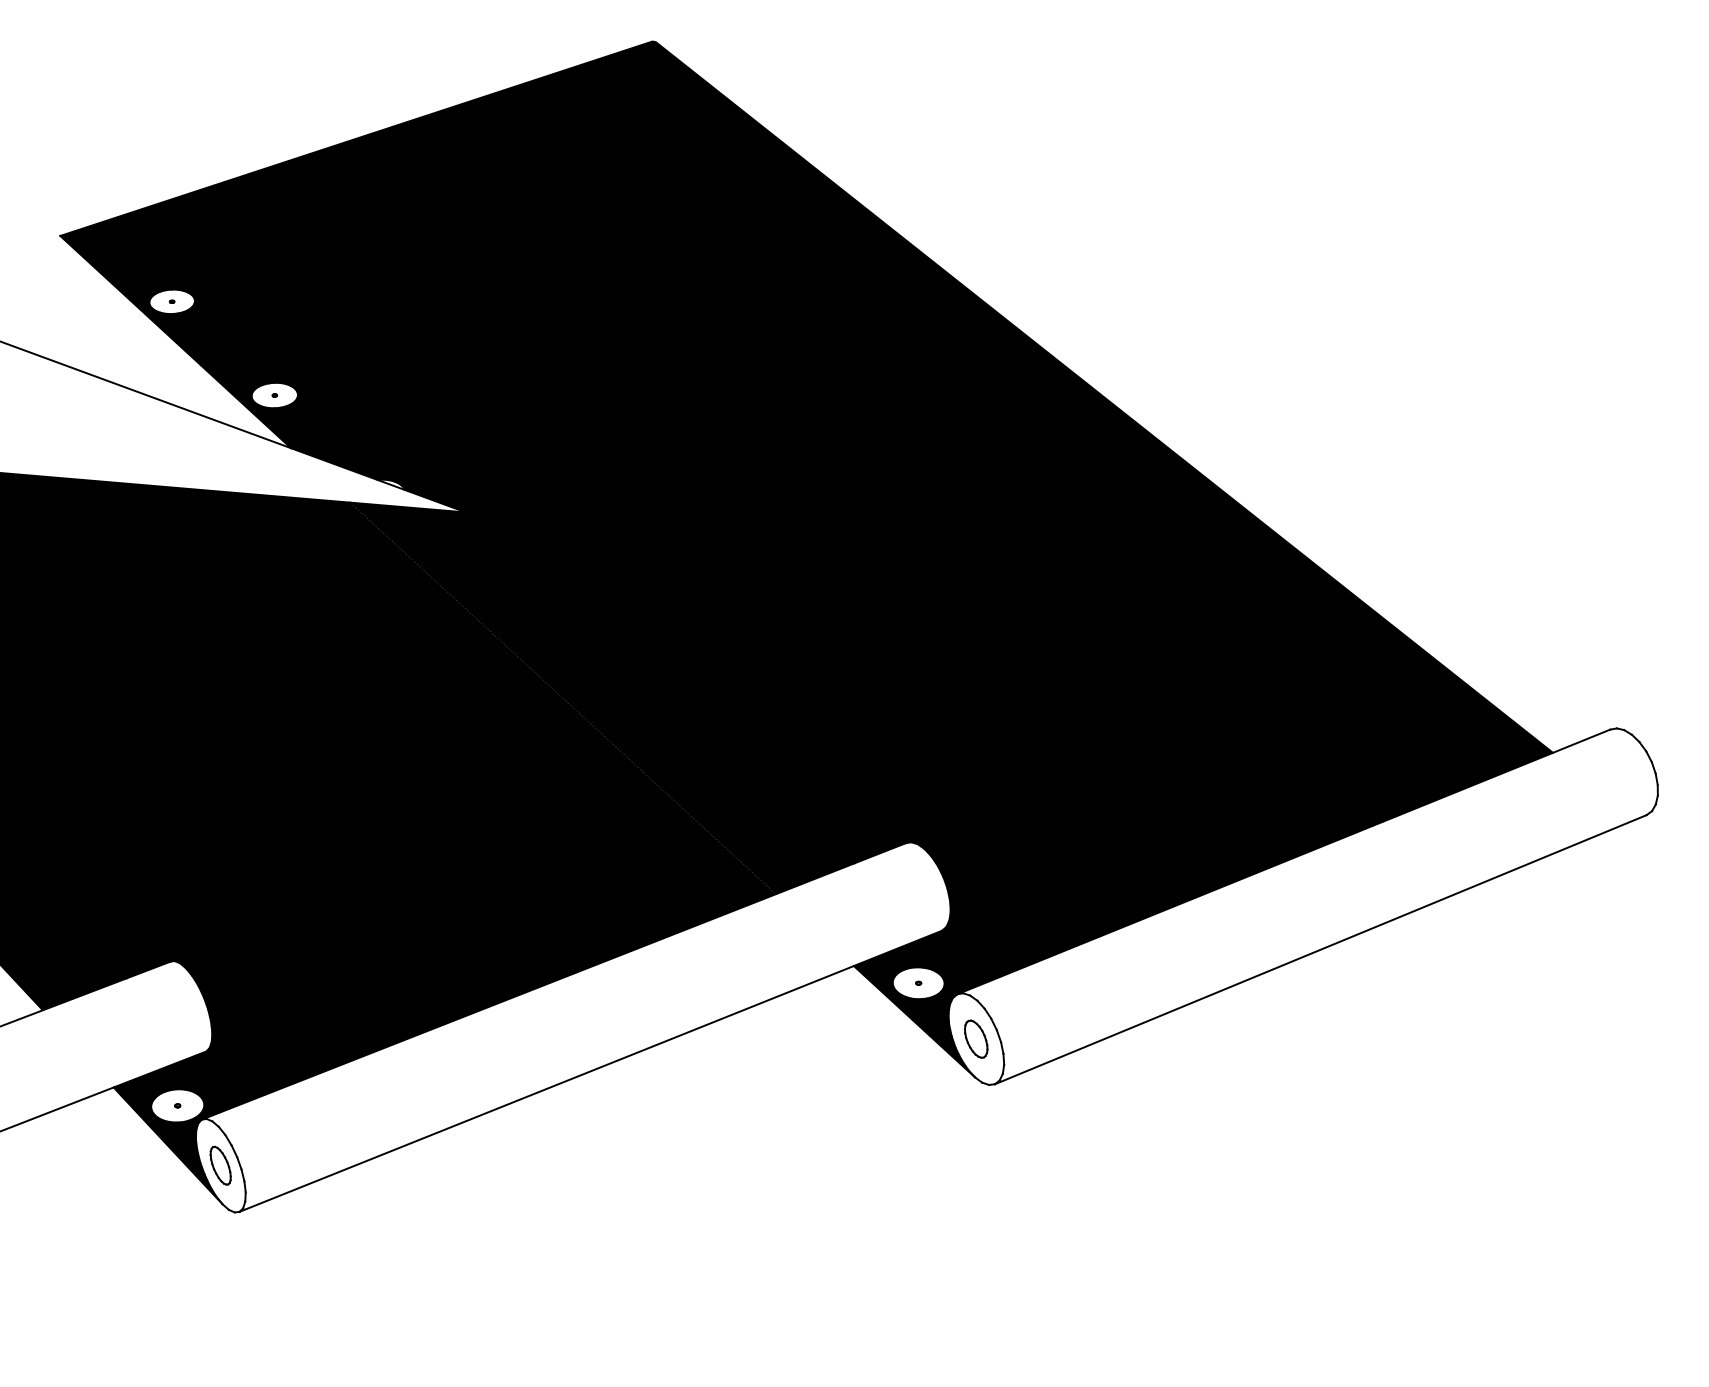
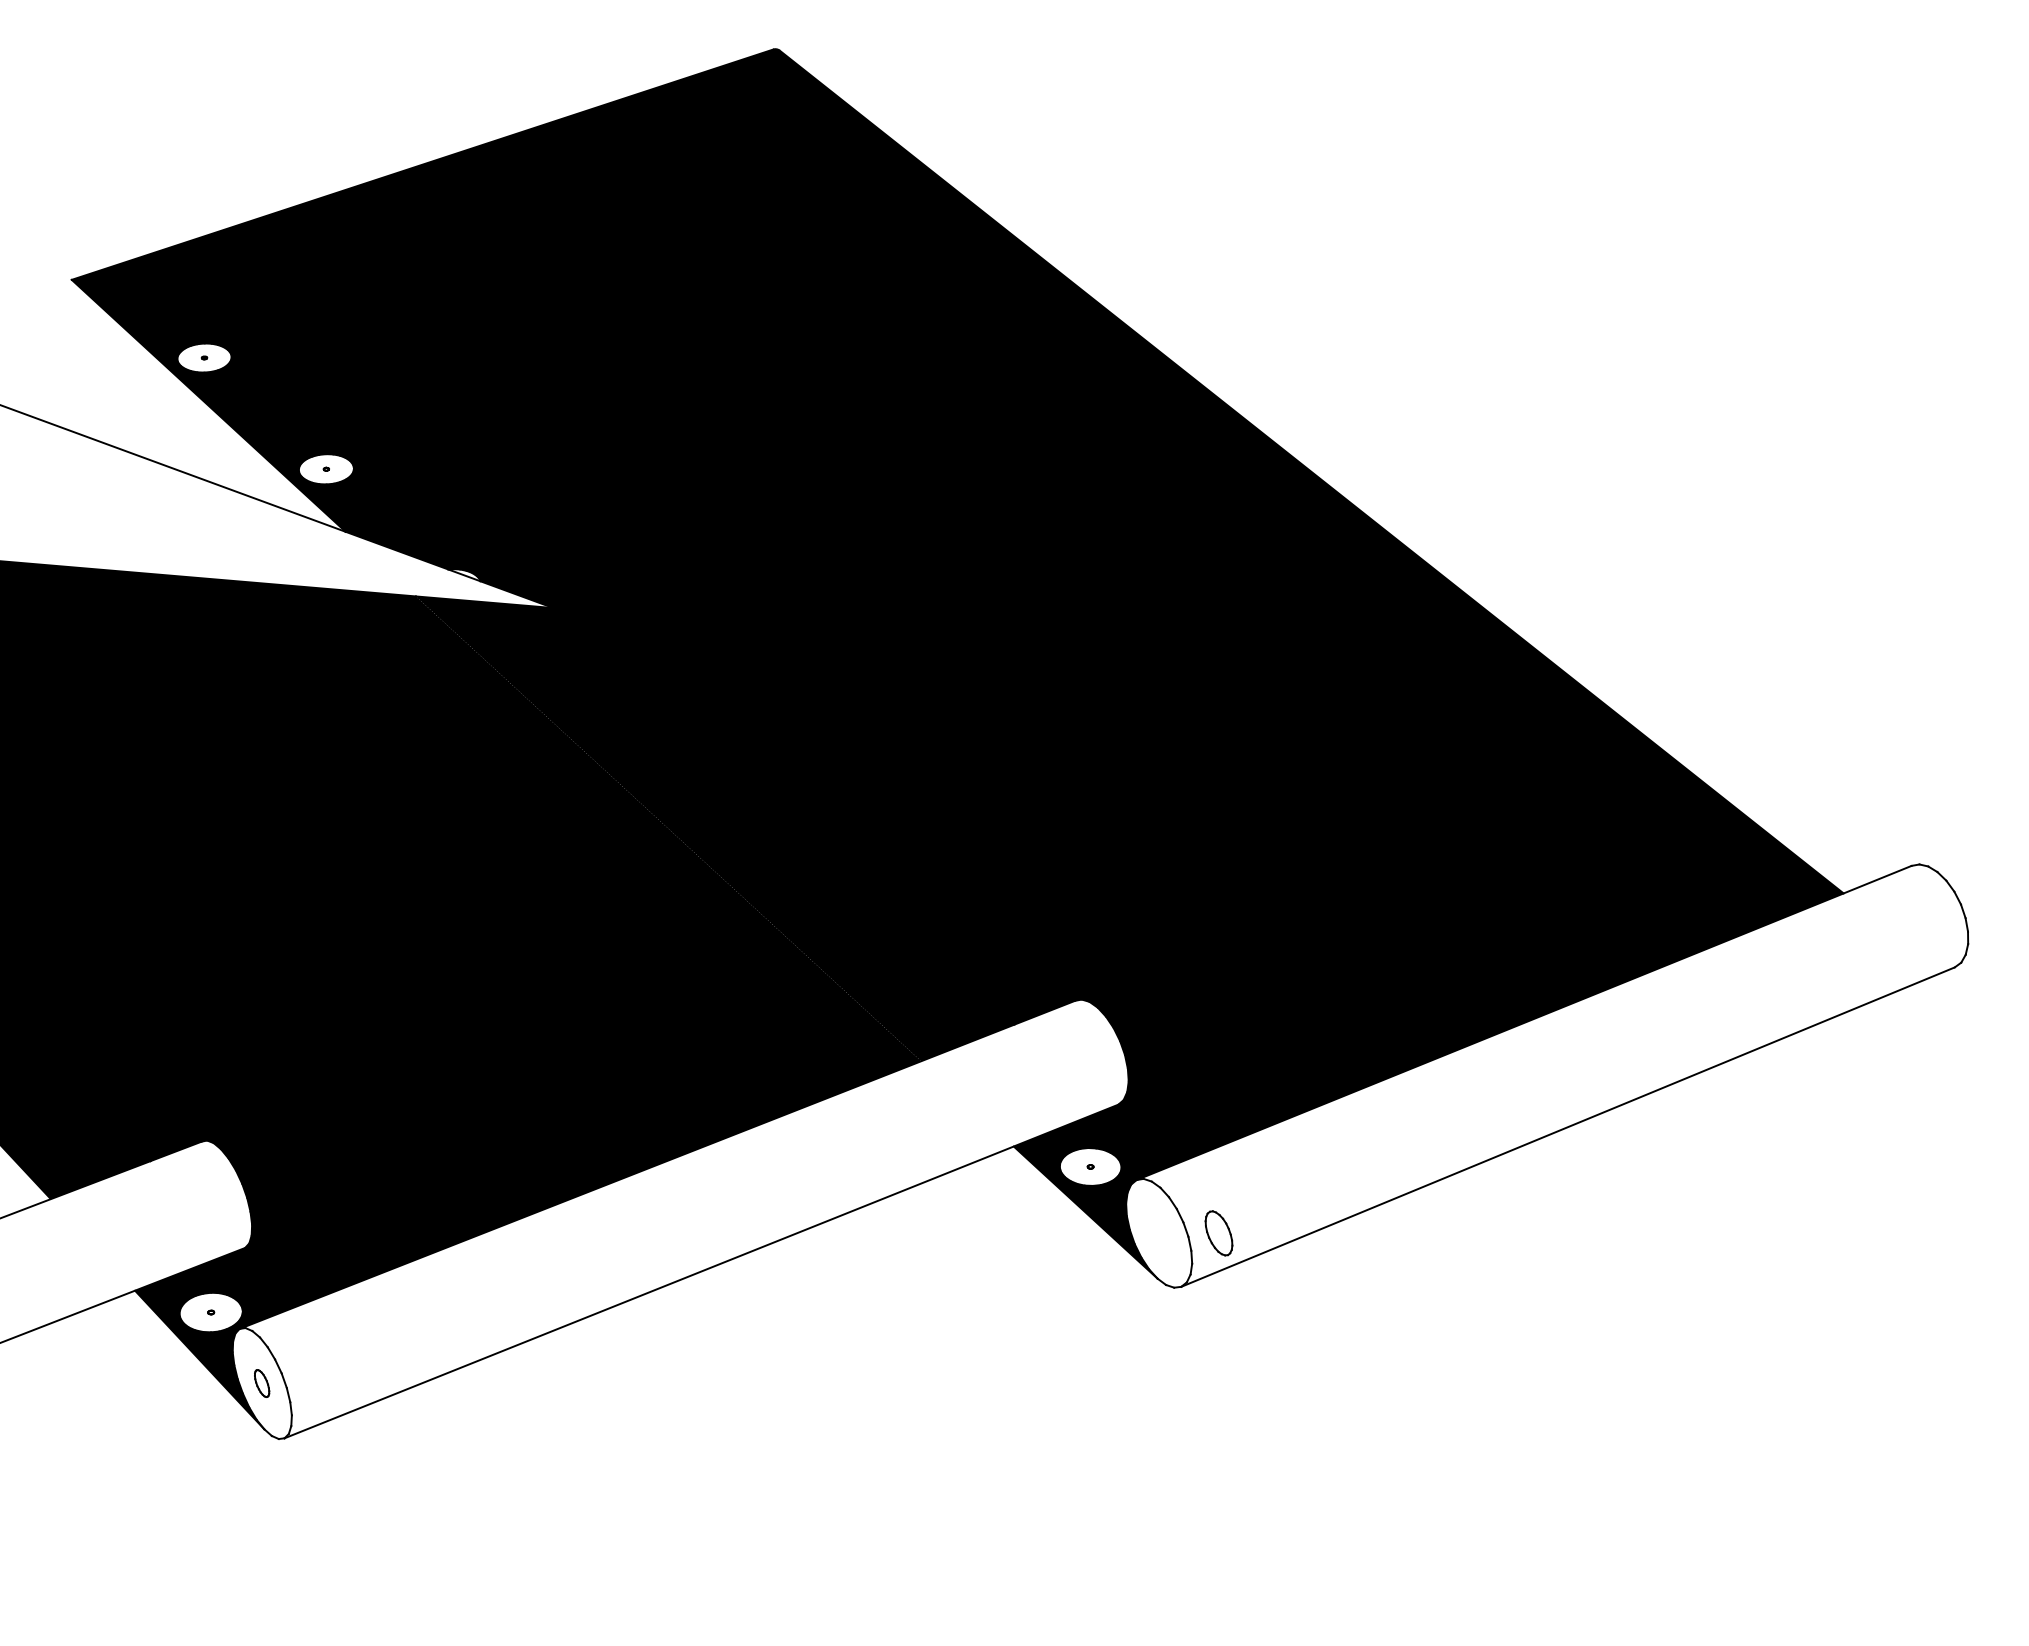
part: (975, 1039) -> (1218, 1233), moved
part: (220, 1165) -> (261, 1383), size x0.6

